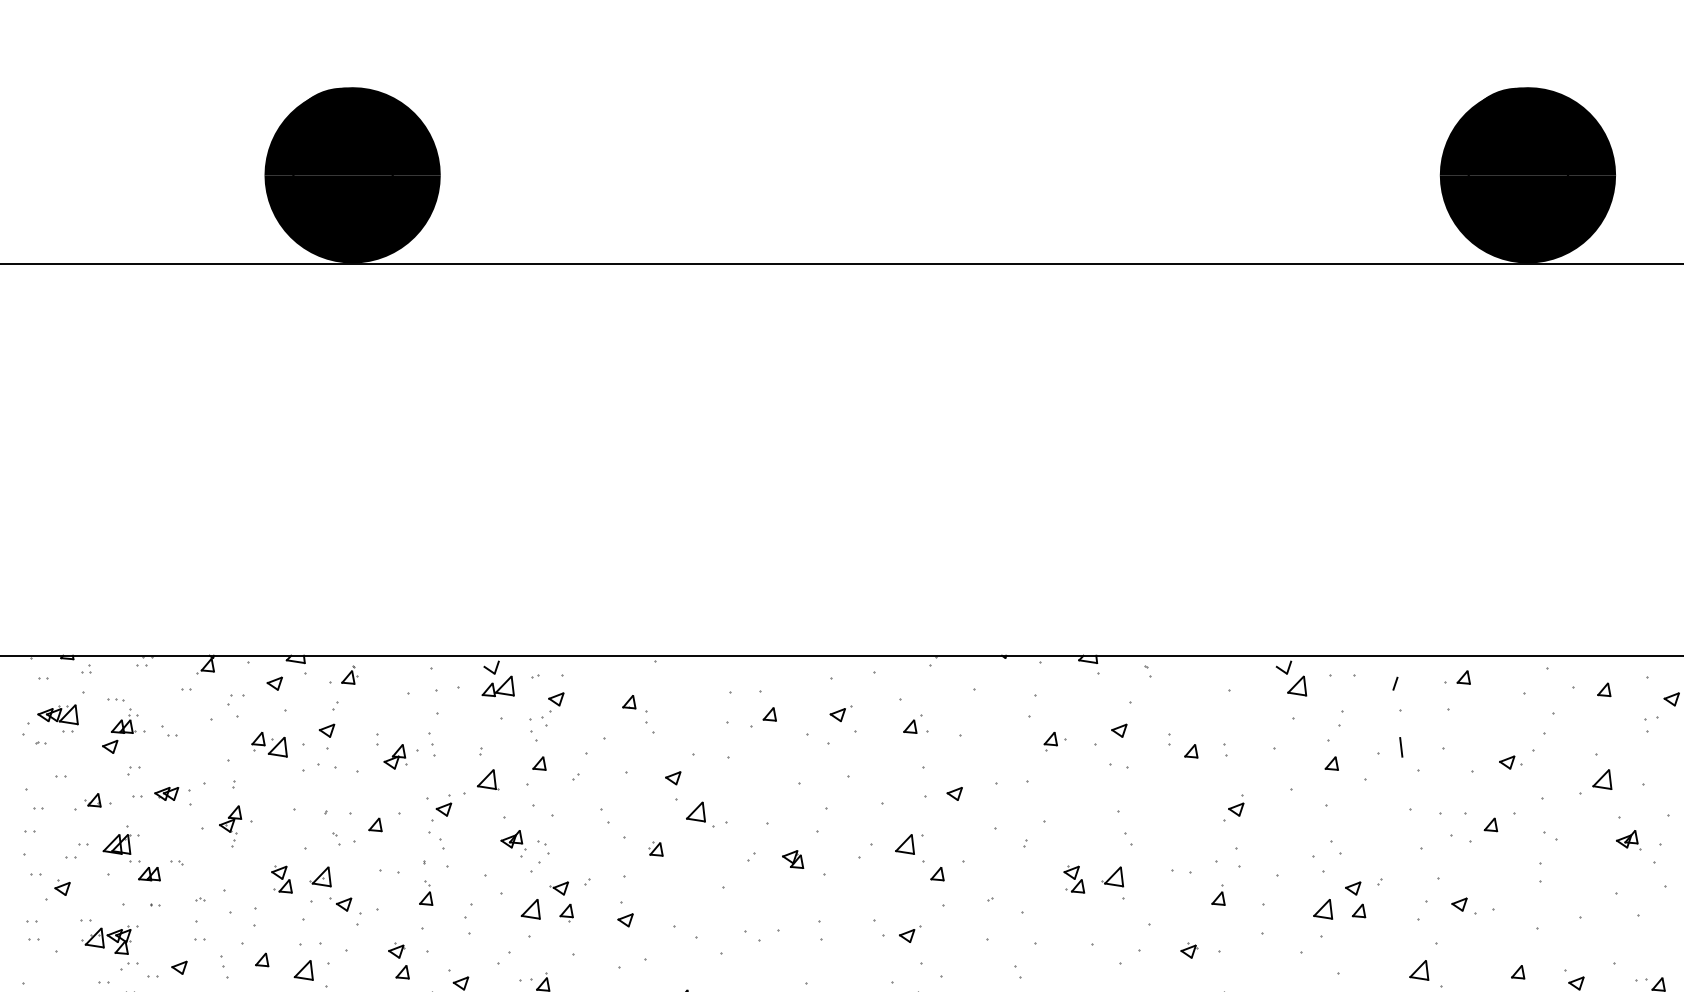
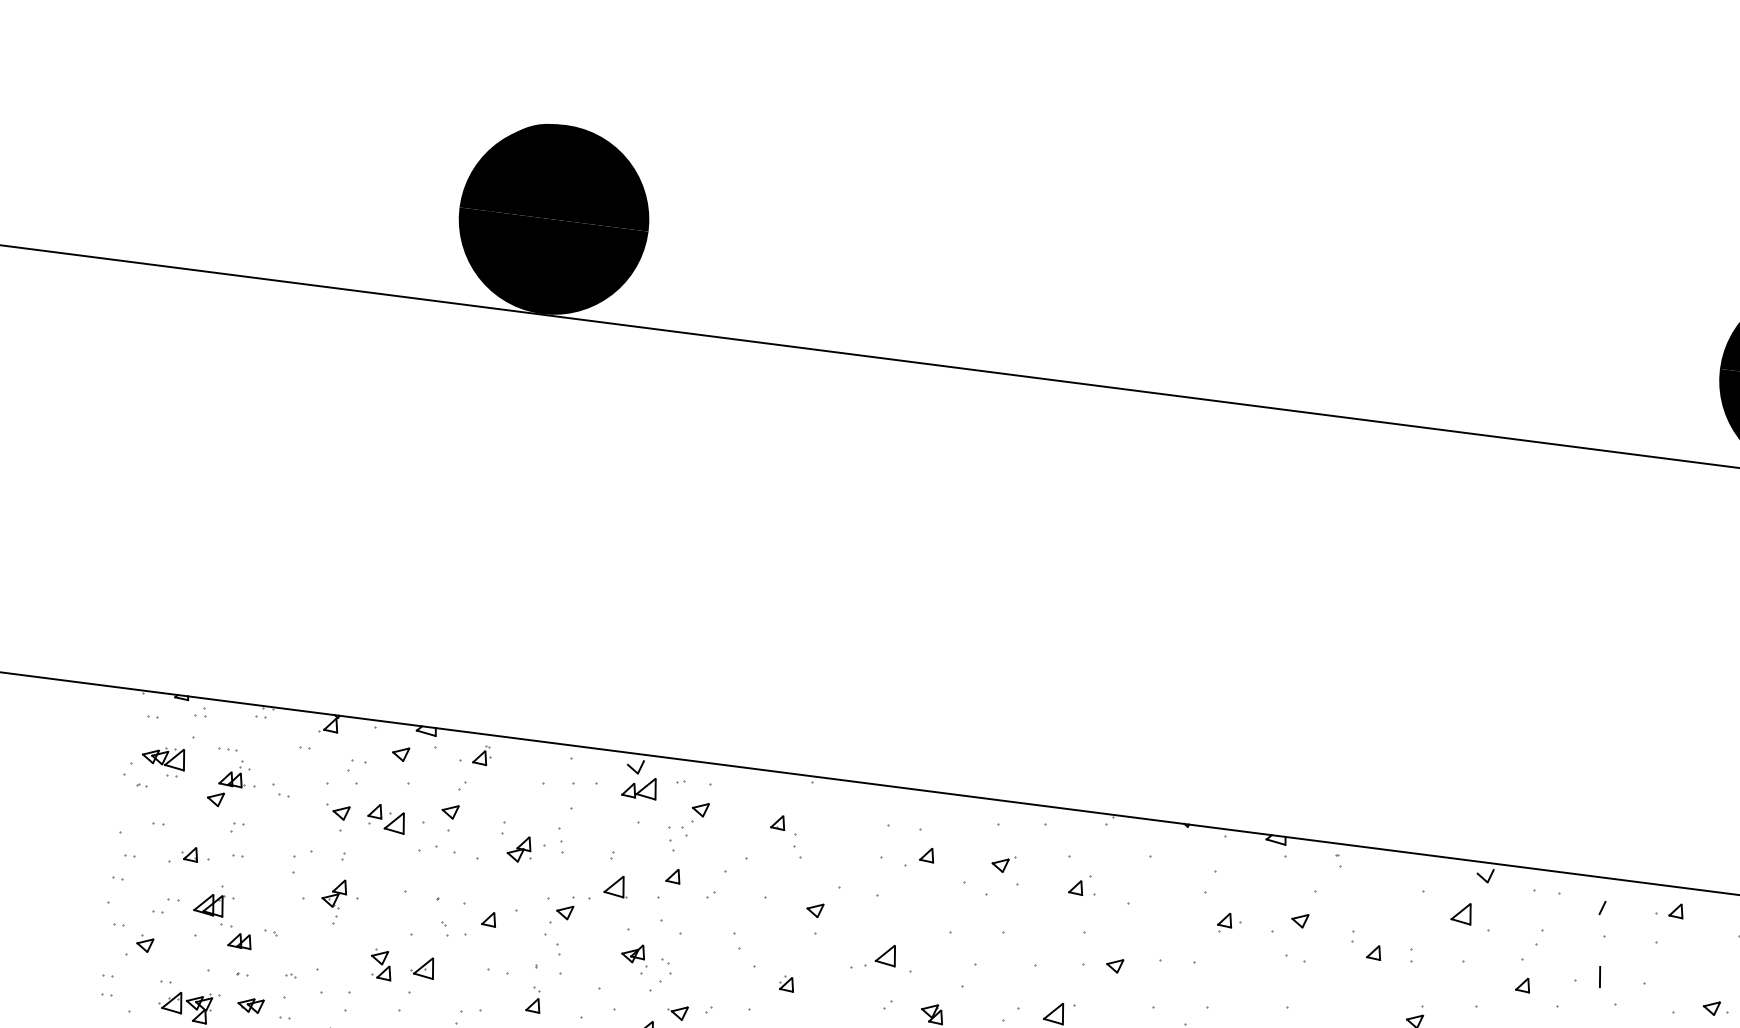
part: (1297, 685) -> (1462, 912), moved
part: (166, 793) -> (250, 1004), moved
part: (695, 811) -> (885, 954), moved
part: (340, 904) -> (337, 812), moved

